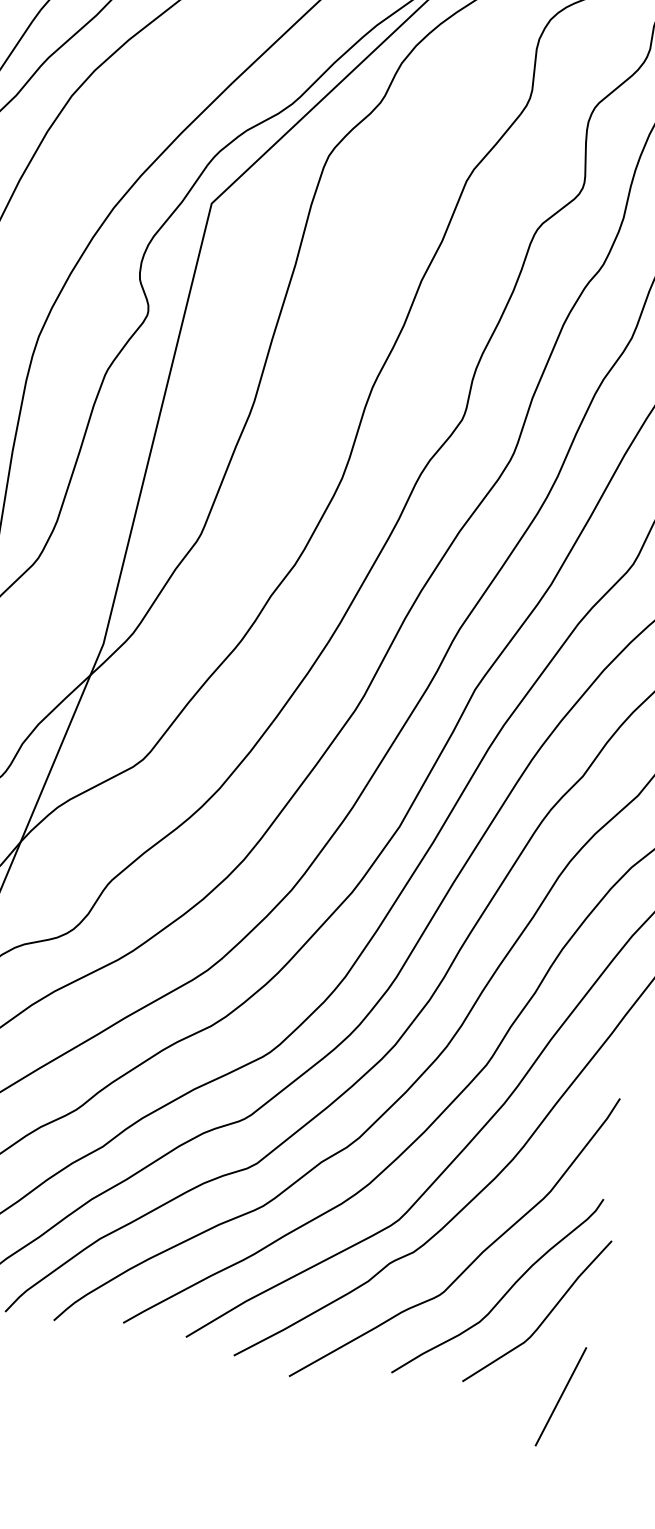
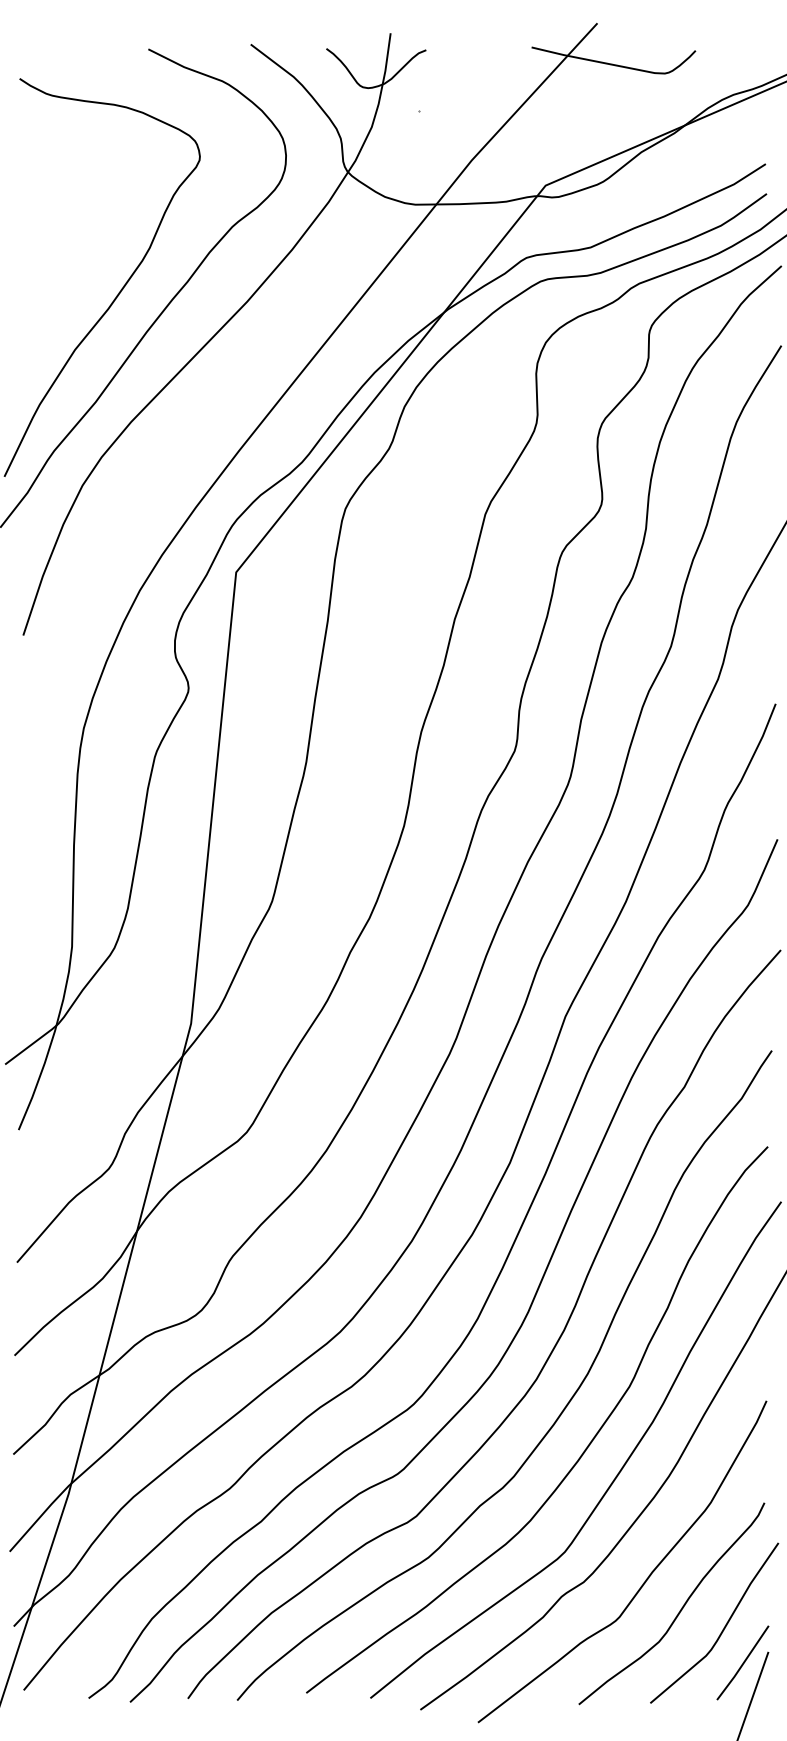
line: (559, 1354) -> (742, 1662), added

